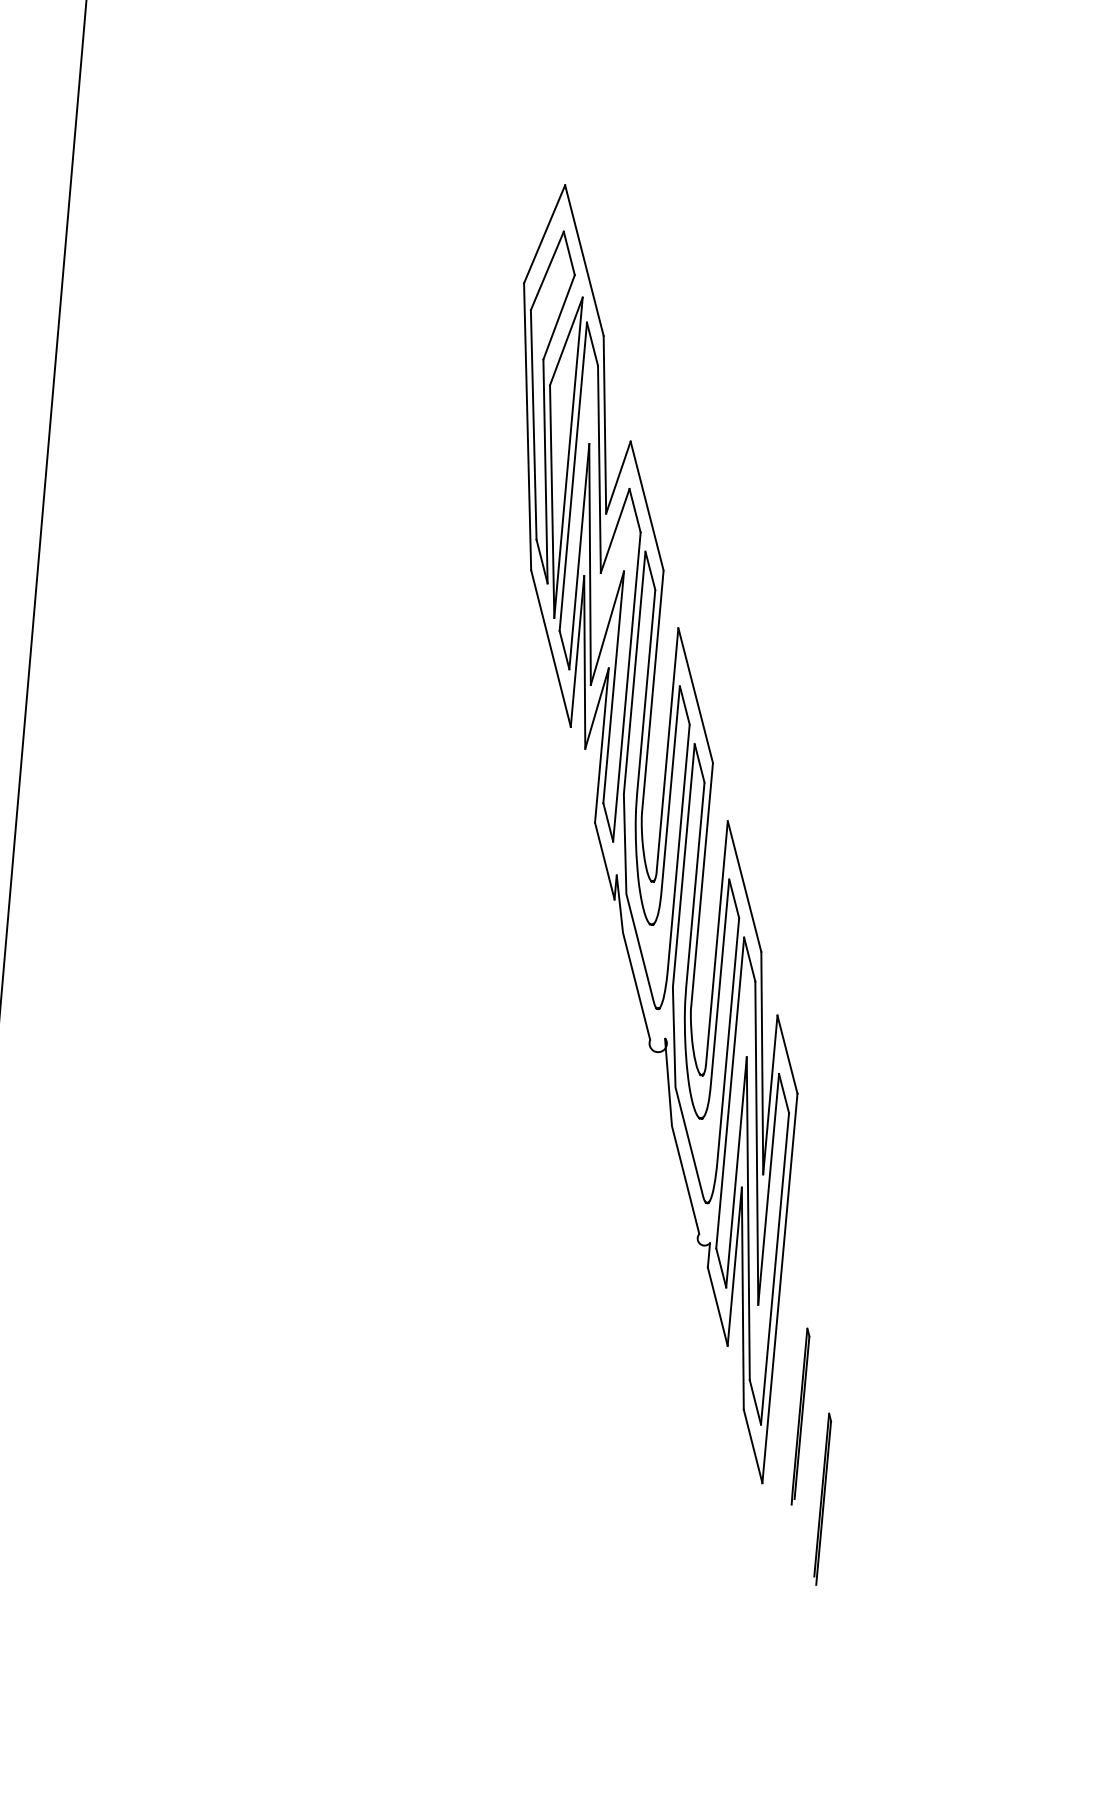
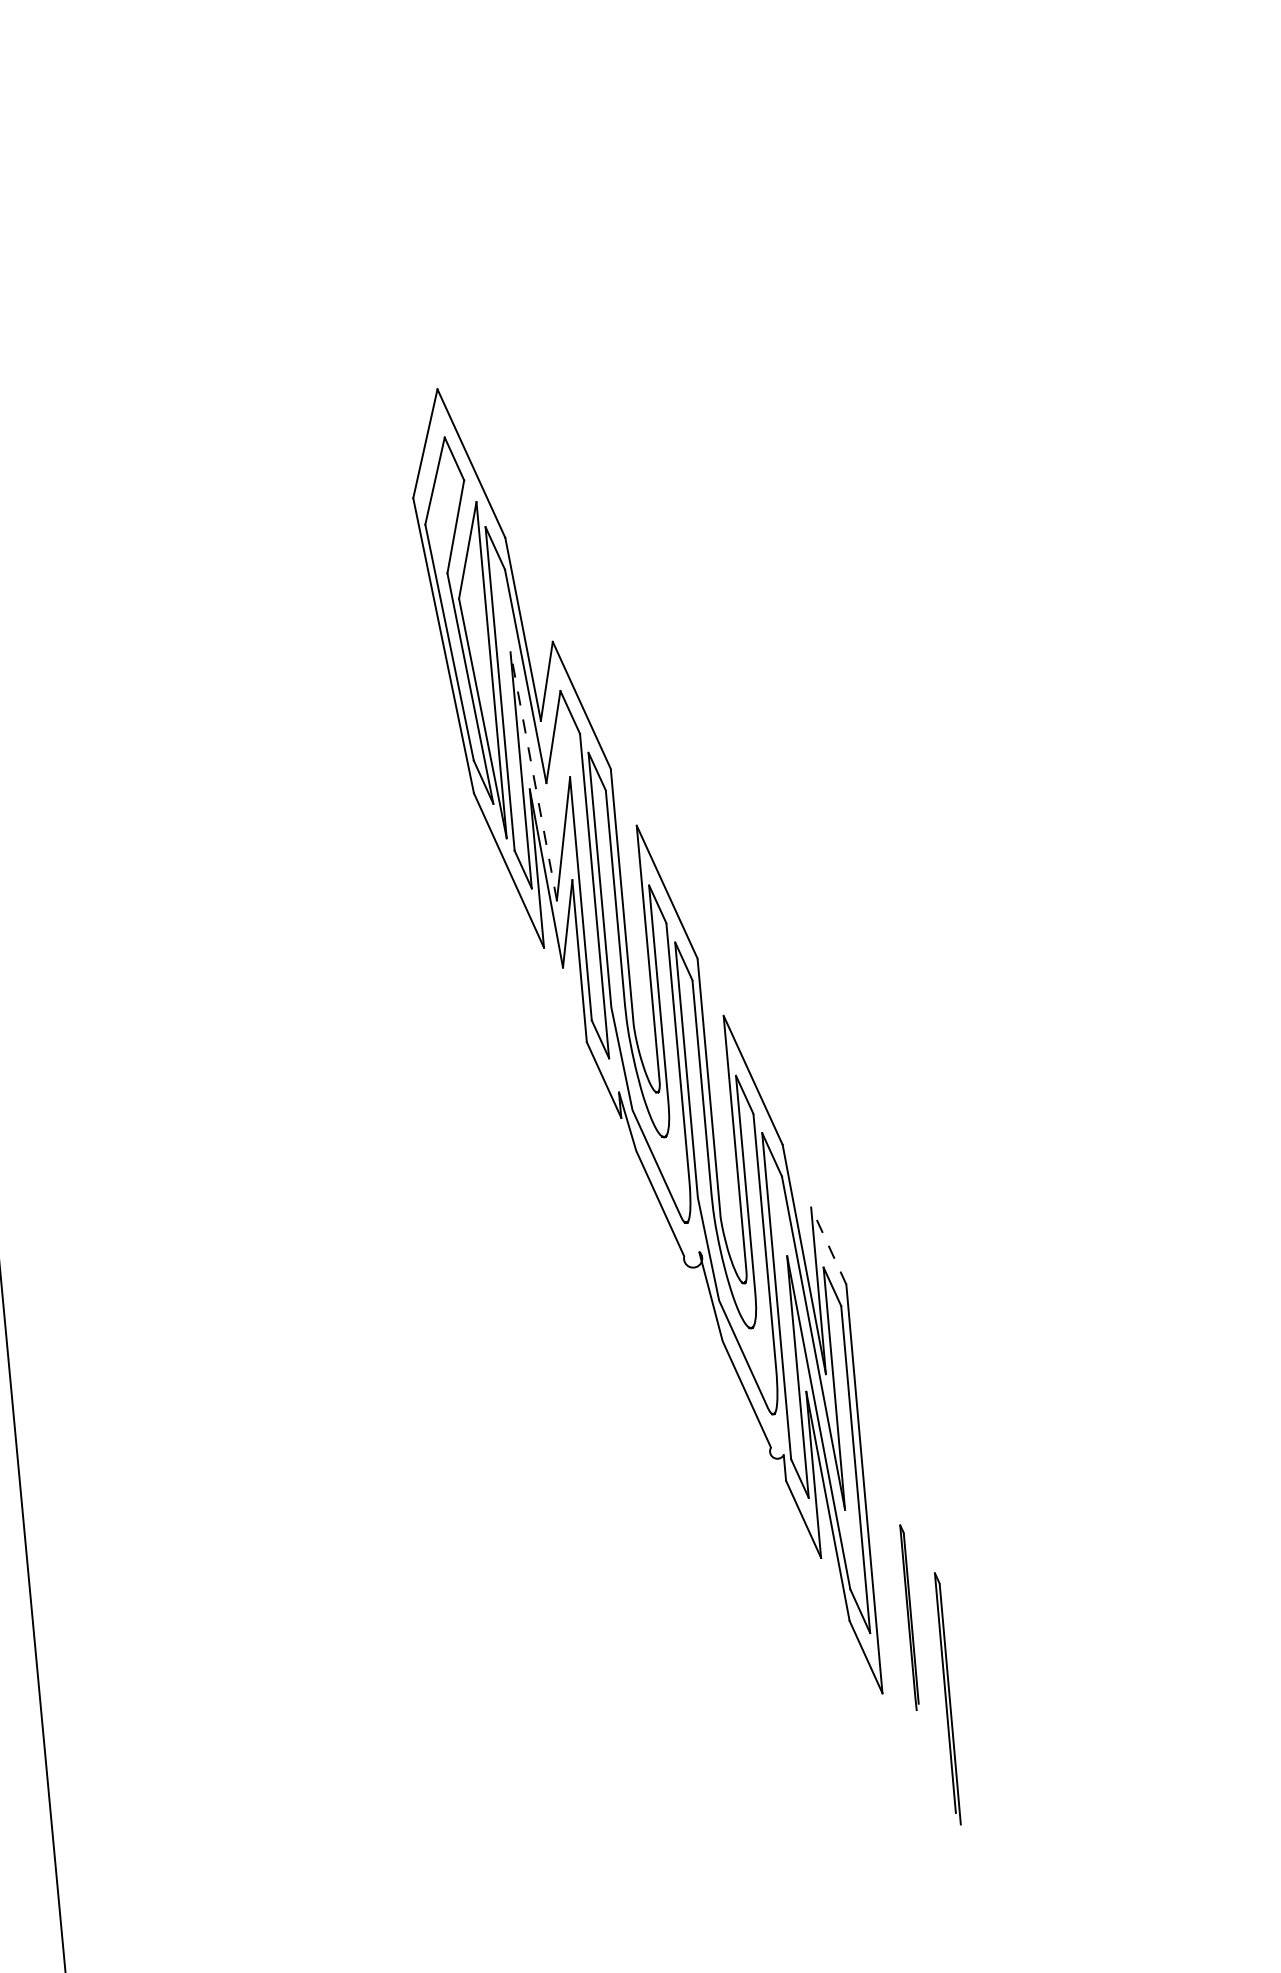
line: (590, 563) -> (533, 775), solid -> dashed
line: (787, 1054) -> (828, 1245), solid -> dashed
part: (822, 1499) -> (947, 1698), size x1.4

